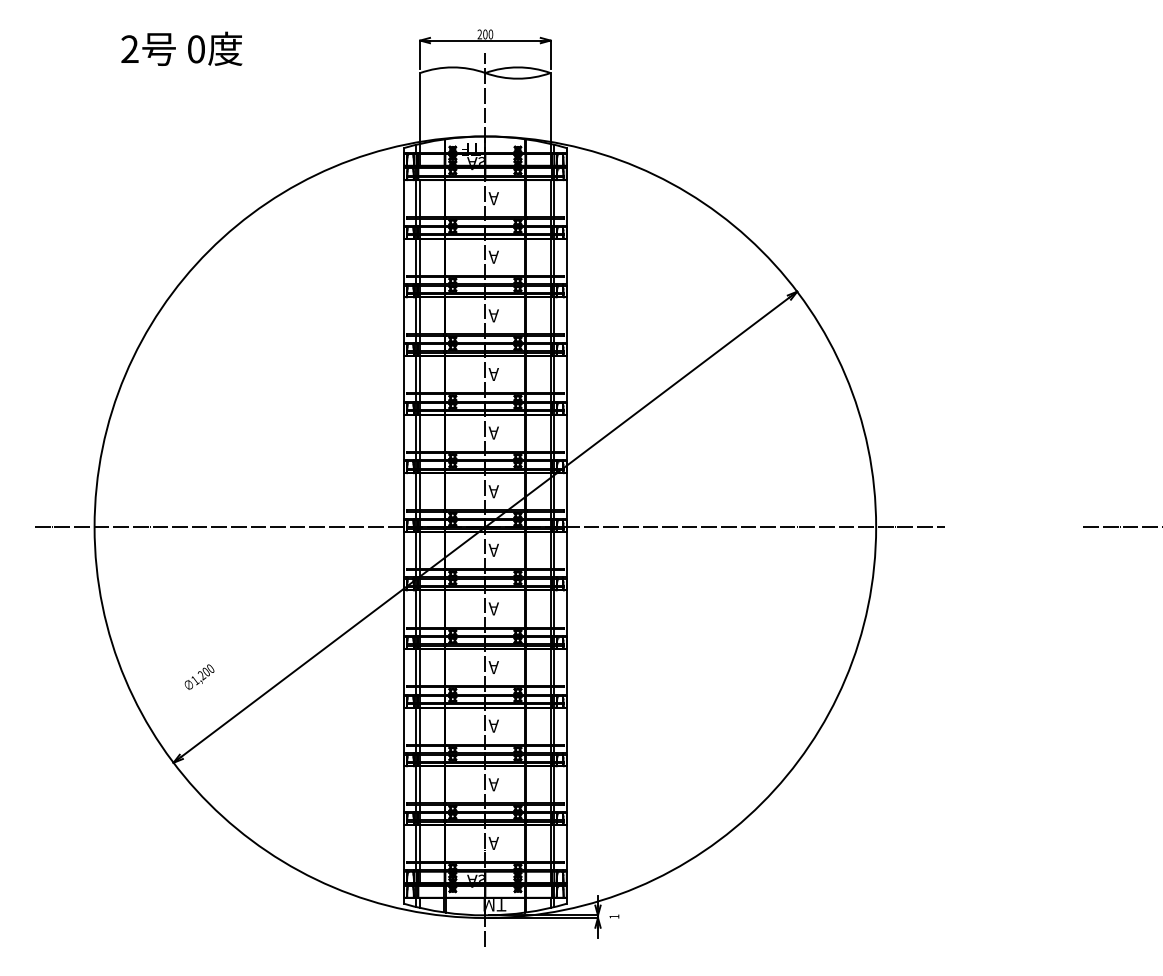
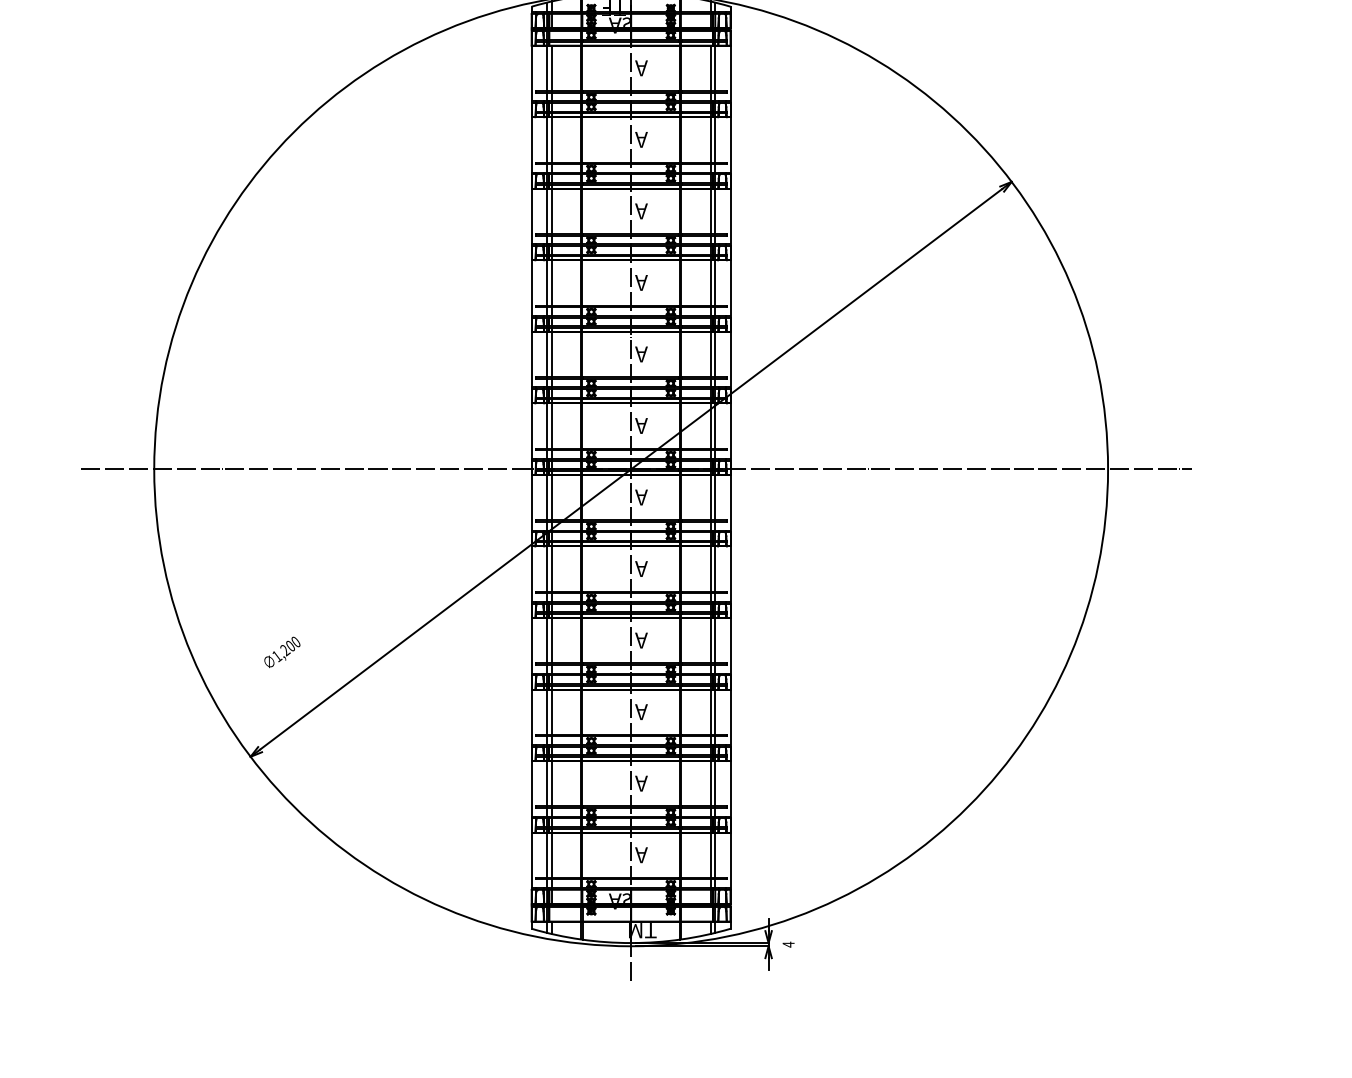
text: (614, 916) -> (788, 944), 1 -> 4

